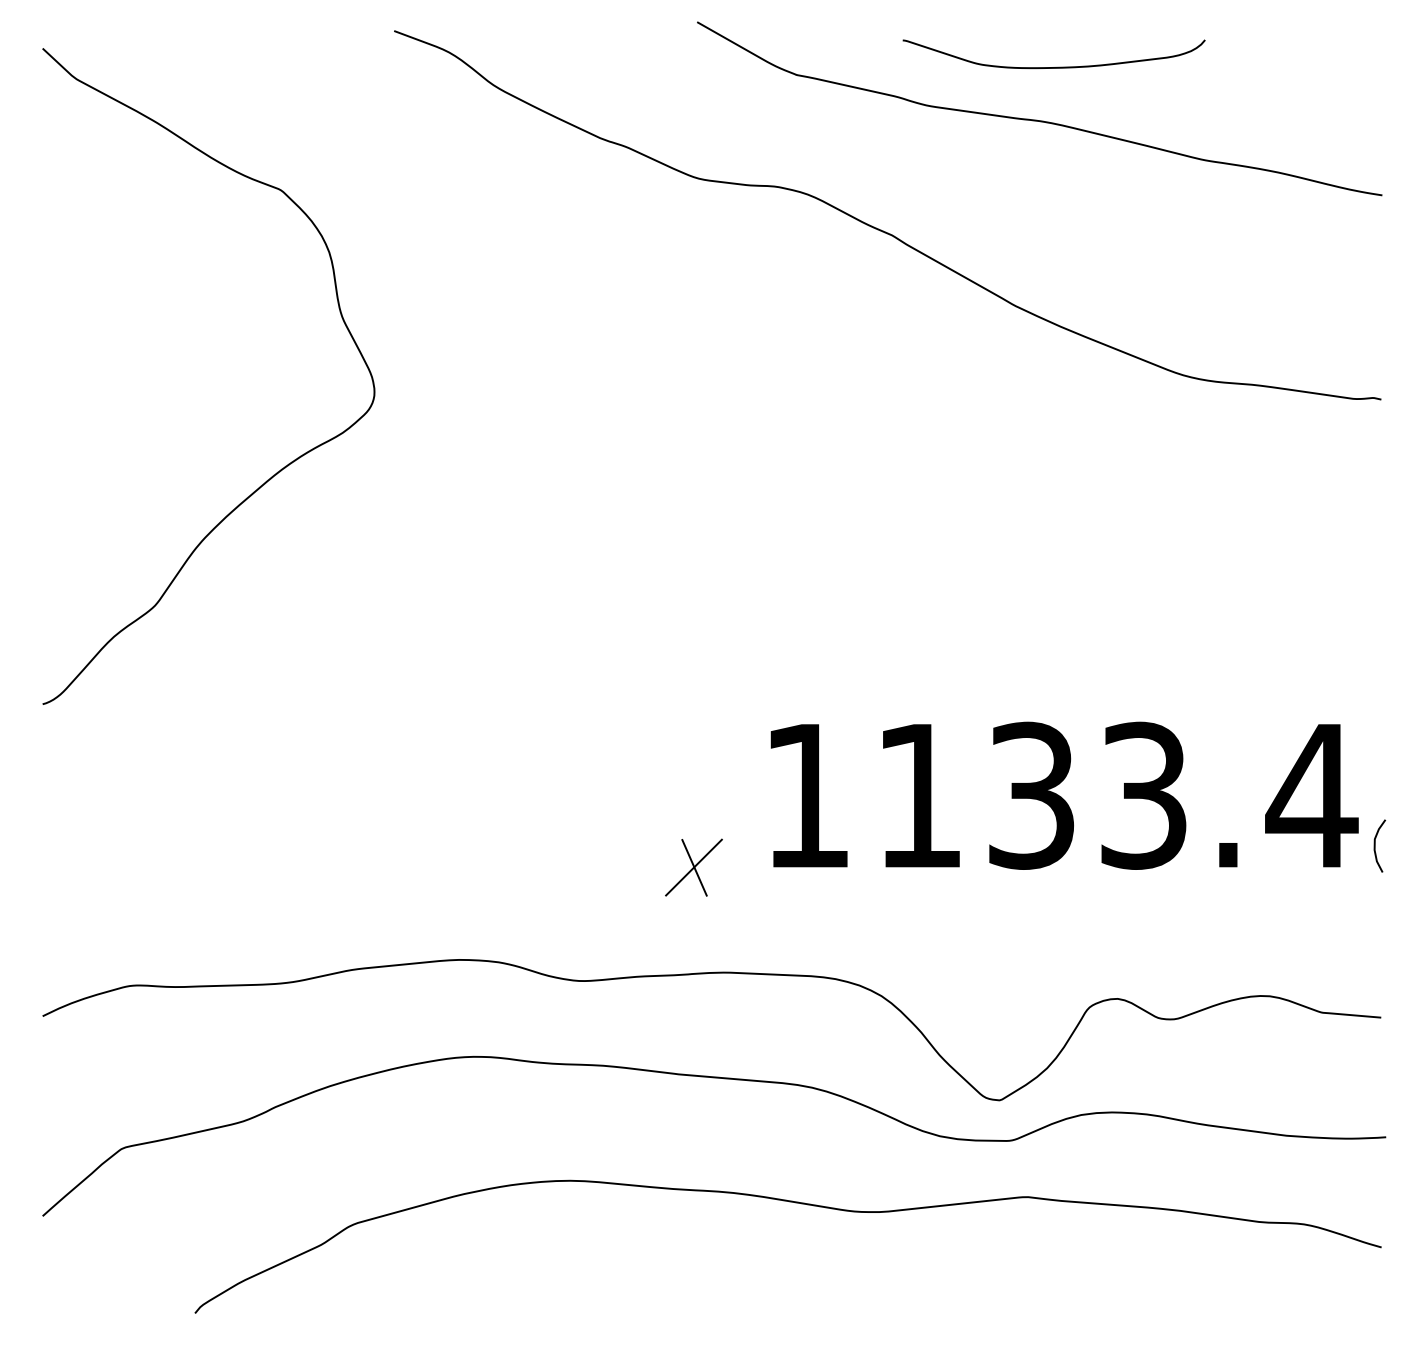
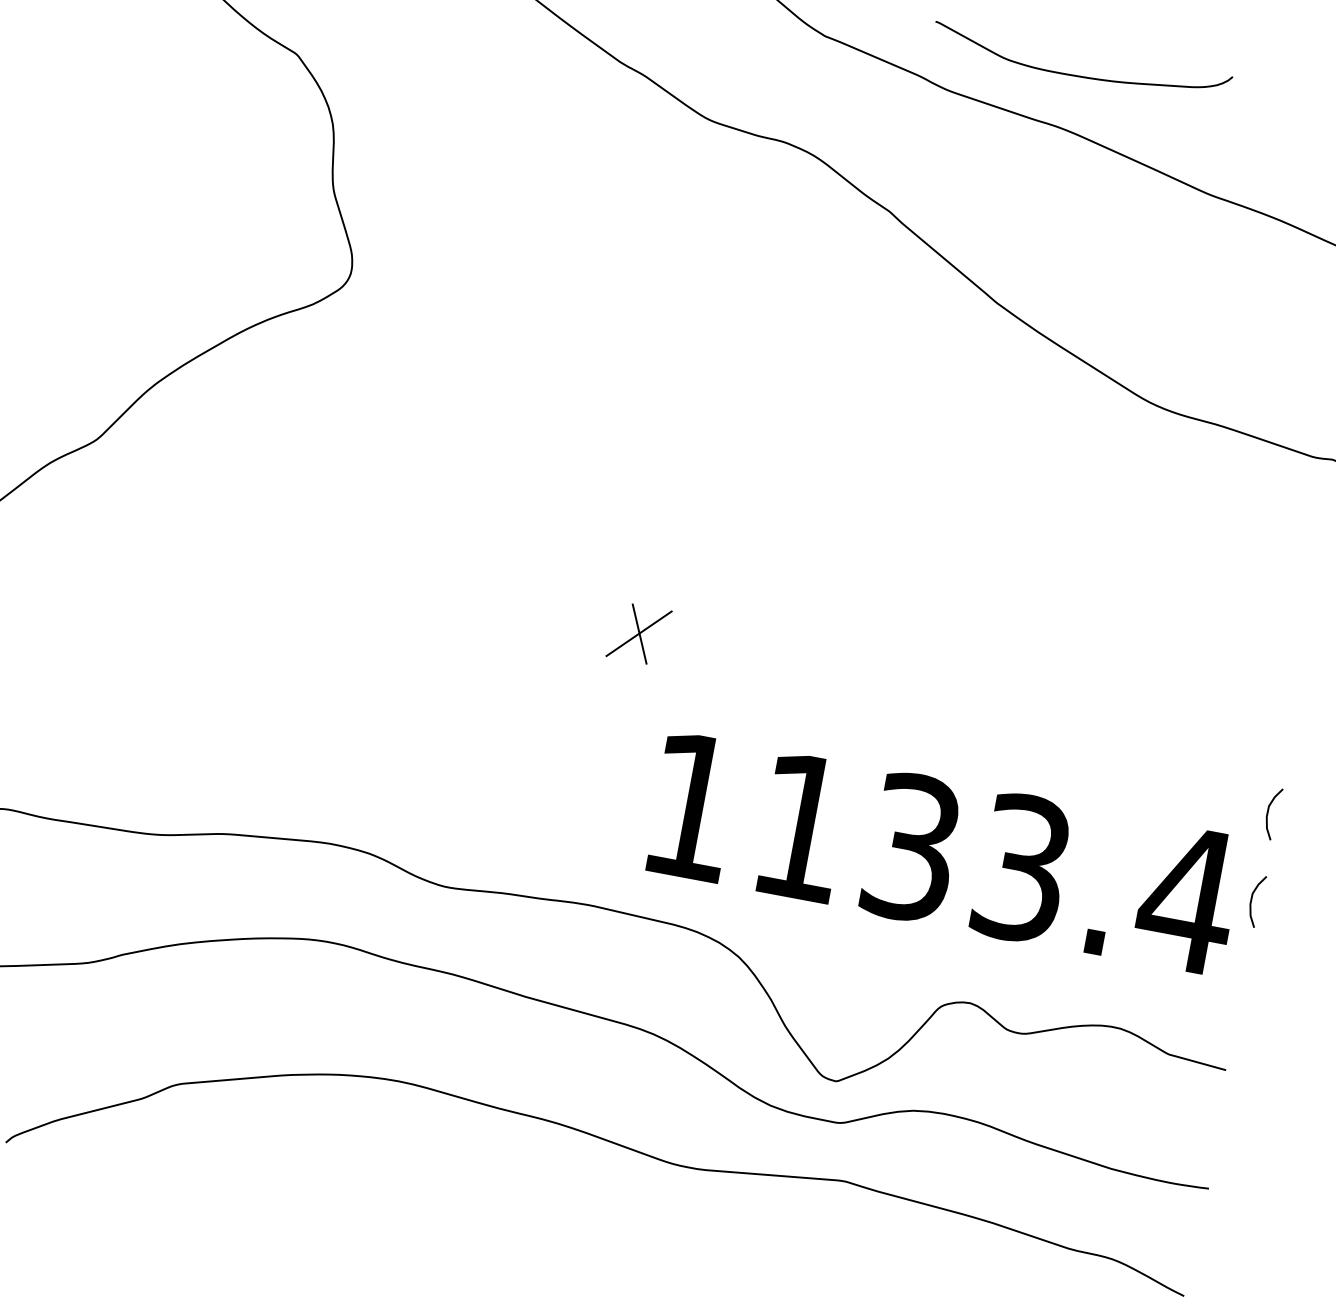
curve: (1375, 756) -> (1268, 812), added
text: (1064, 795) -> (944, 853), moved
part: (693, 867) -> (638, 633), moved

